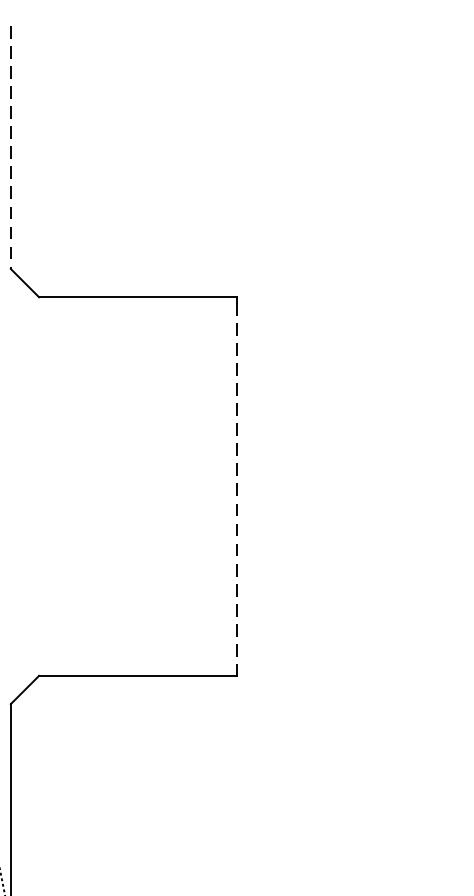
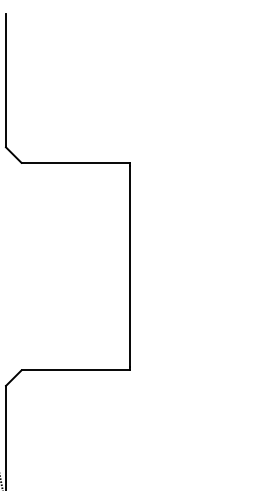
line: (11, 147) -> (6, 80), dashed -> solid
line: (236, 486) -> (129, 266), dashed -> solid

